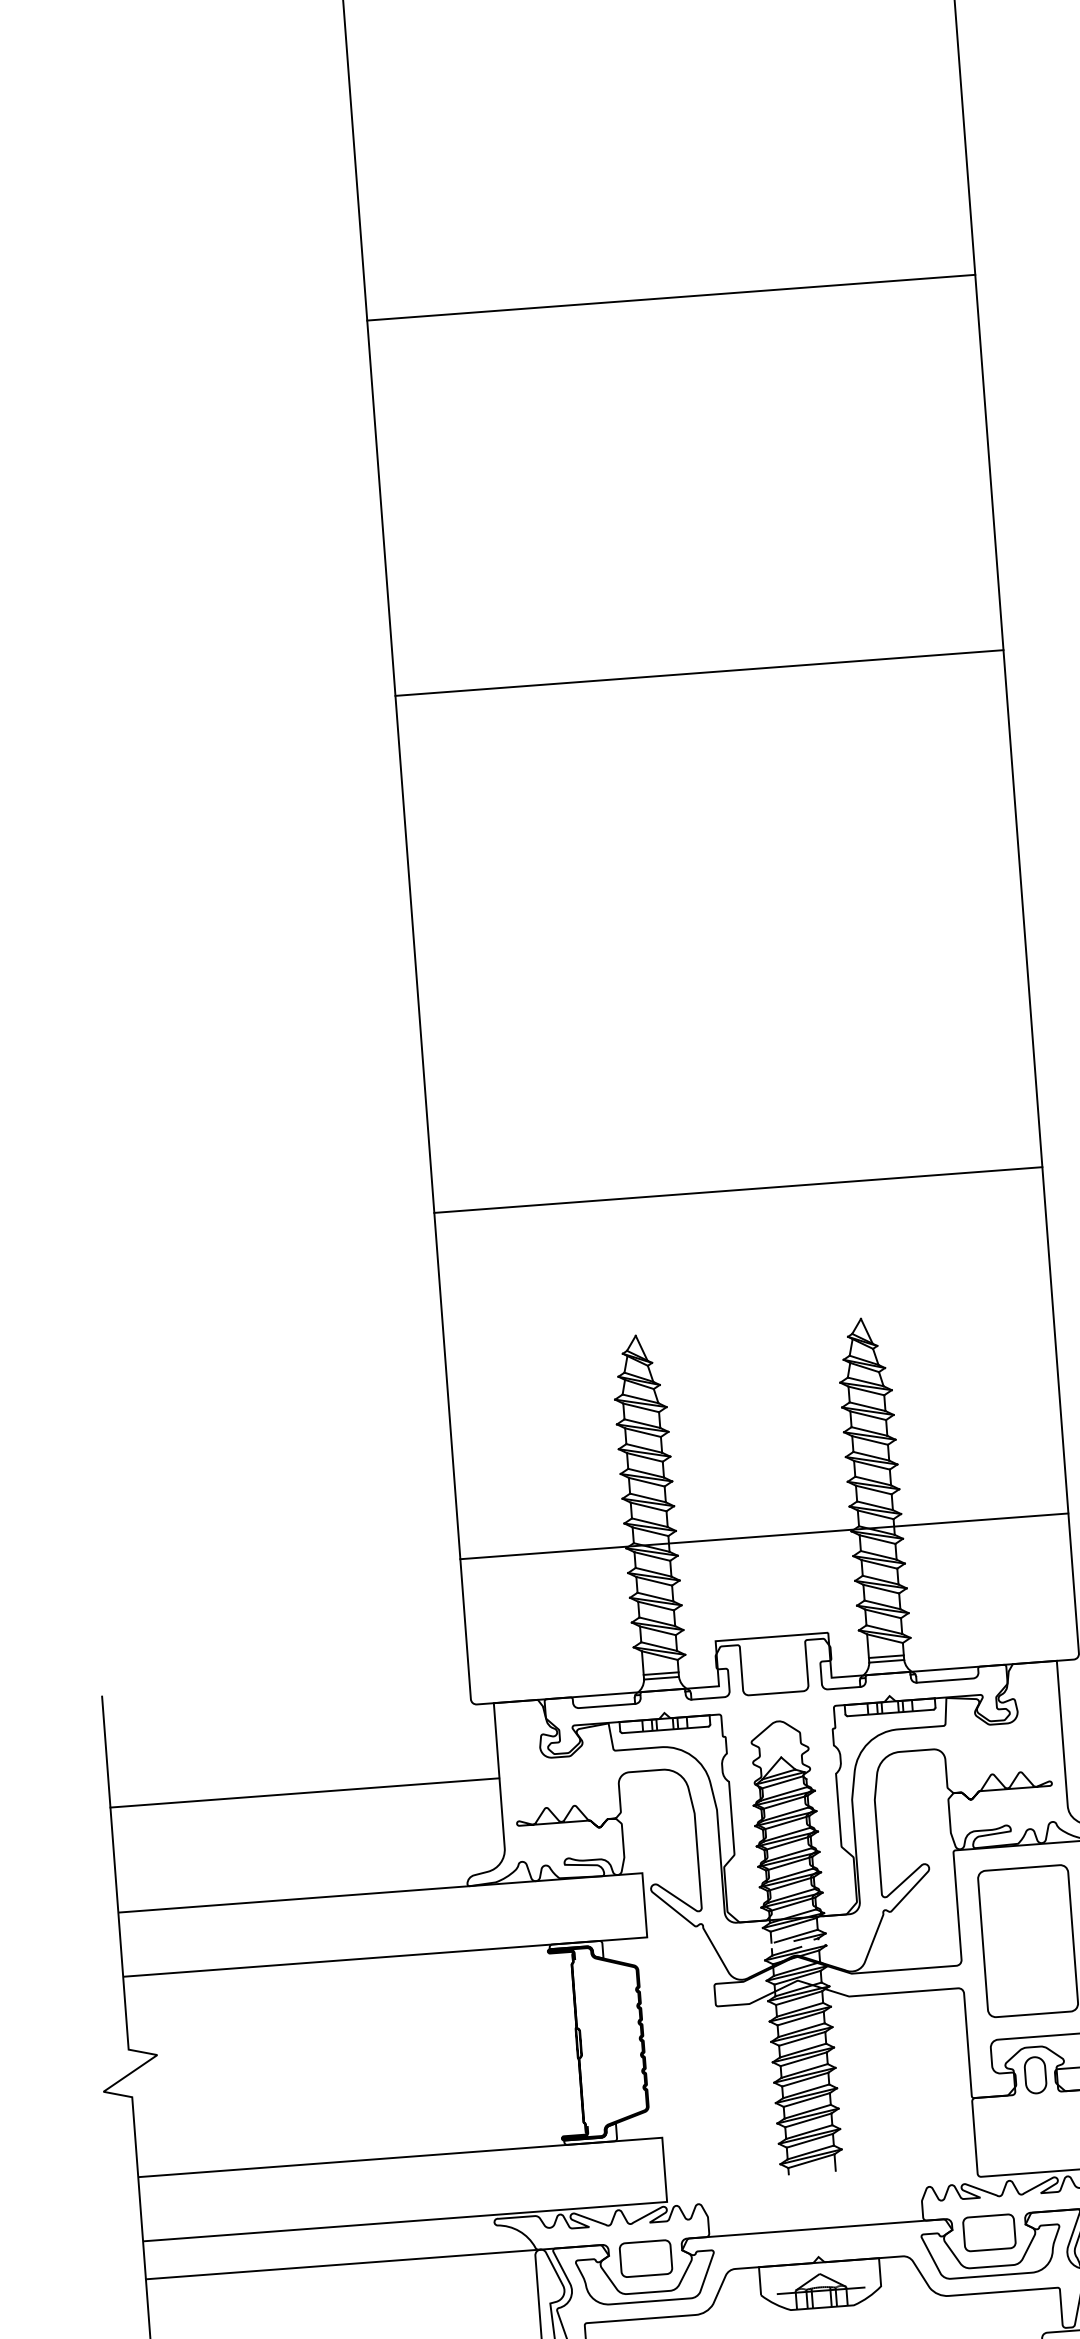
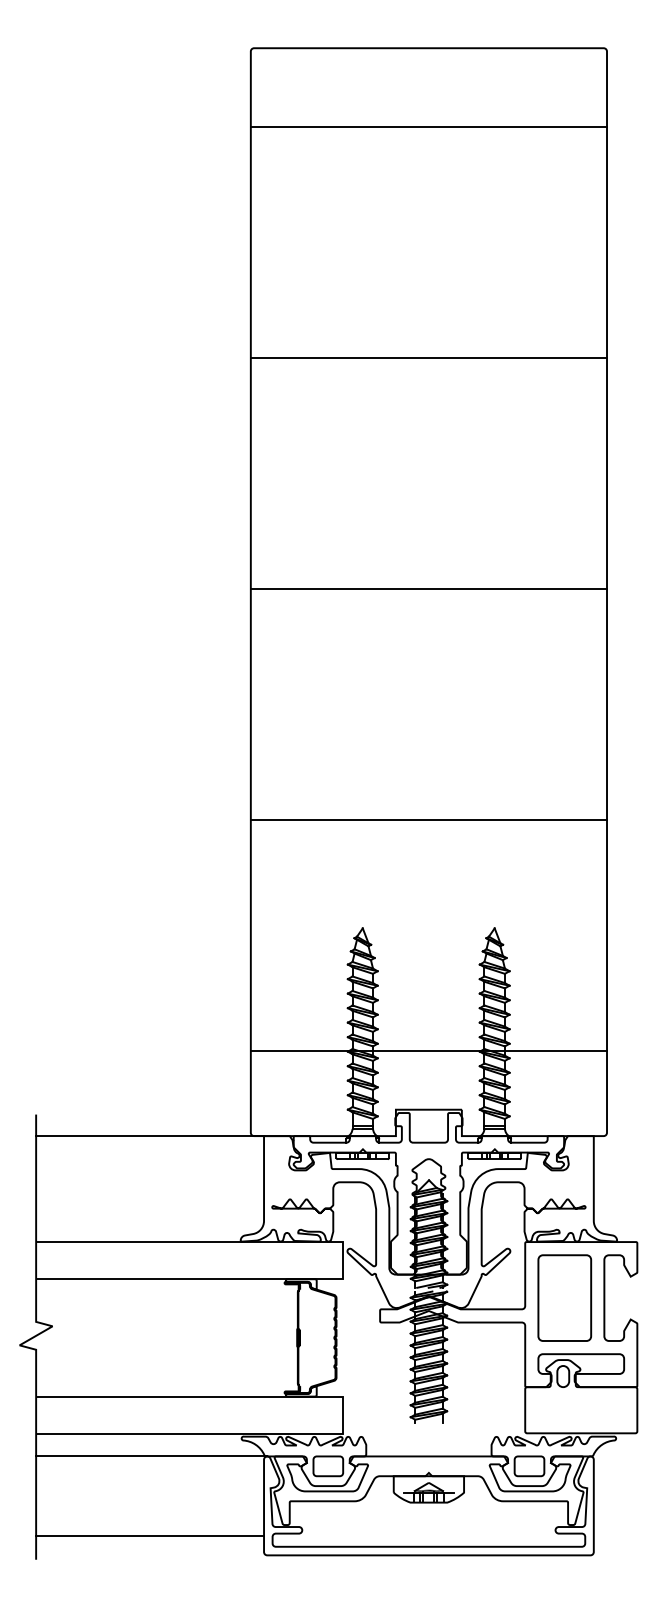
line: (670, 298) -> (428, 358), moved
line: (698, 673) -> (428, 589), moved
line: (737, 1189) -> (428, 819), moved
line: (304, 1793) -> (149, 1136), moved

